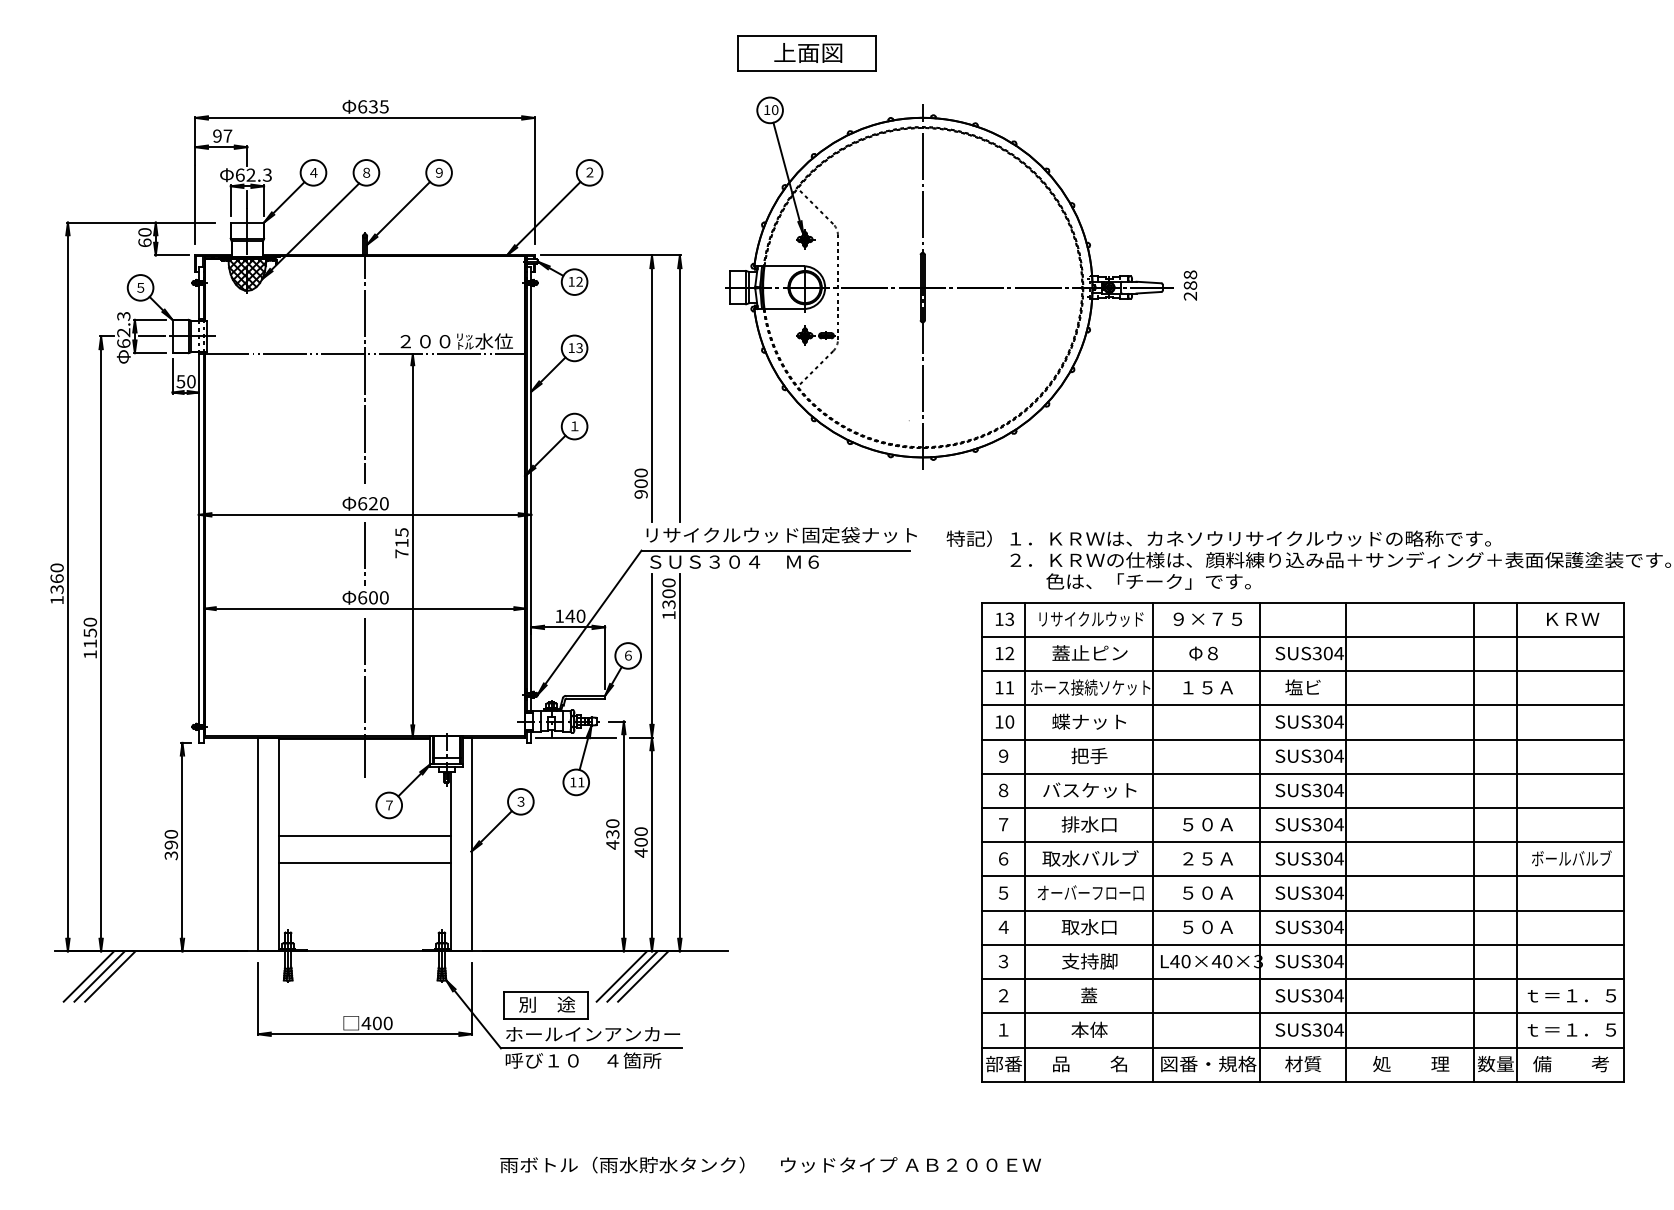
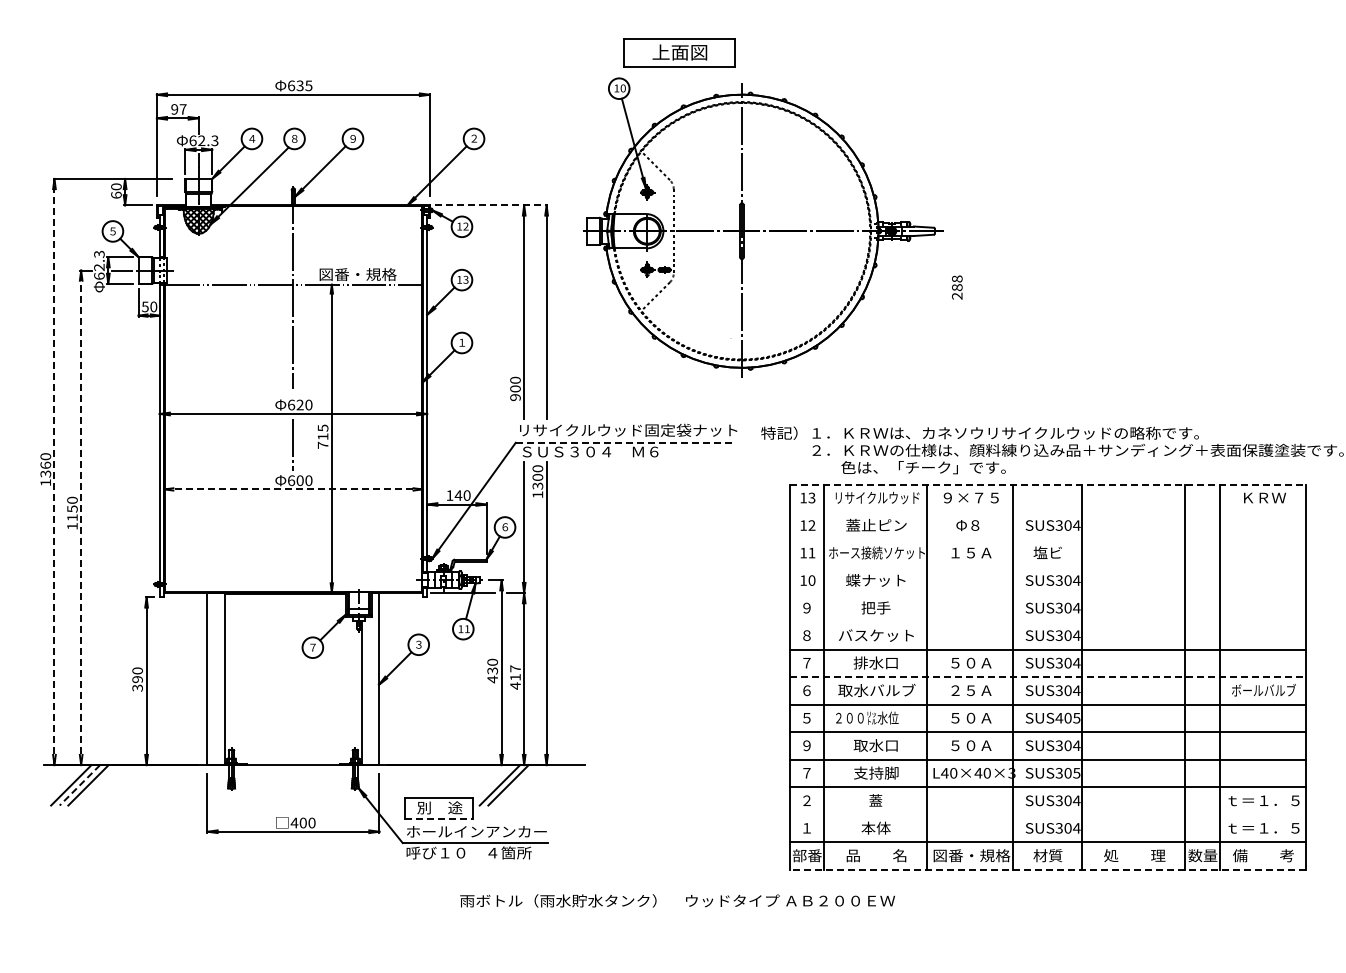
part: (807, 52) -> (679, 52), moved
line: (611, 255) -> (491, 205), solid -> dashed
text: (1190, 285) -> (957, 287), moved
text: (454, 341) -> (365, 274), ２００㍑水位 -> 図番・規格
line: (776, 550) -> (624, 442), solid -> dashed
line: (67, 586) -> (54, 471), solid -> dashed
line: (1303, 602) -> (1048, 484), solid -> dashed
line: (365, 608) -> (293, 489), solid -> dashed
line: (1302, 637) -> (1047, 512), removed
line: (101, 643) -> (81, 517), solid -> dashed
line: (1302, 670) -> (1047, 539), removed
line: (365, 697) -> (293, 560), removed
line: (1302, 705) -> (1047, 567), removed
line: (1302, 739) -> (1047, 594), removed
line: (1302, 774) -> (1047, 622), removed
line: (365, 836) -> (293, 672), removed
text: (641, 836) -> (515, 672), 400 -> 417
line: (1303, 842) -> (1048, 677), solid -> dashed
line: (365, 863) -> (293, 694), removed
text: (1090, 892) -> (876, 717), オーバーフロー口 -> ２００㍑水位
text: (1327, 892) -> (1067, 717), SUS304 -> SUS405
text: (1004, 927) -> (807, 745), ４ -> ９
text: (1002, 960) -> (806, 772), ３ -> ７
text: (1338, 961) -> (1076, 773), SUS304 -> SUS305
line: (99, 976) -> (79, 785), solid -> dashed
line: (642, 976) -> (516, 785), removed
line: (1302, 1012) -> (1047, 814), removed
line: (546, 1019) -> (439, 819), solid -> dashed
line: (1302, 1081) -> (1047, 869), solid -> dashed
text: (770, 1164) -> (677, 900), moved

